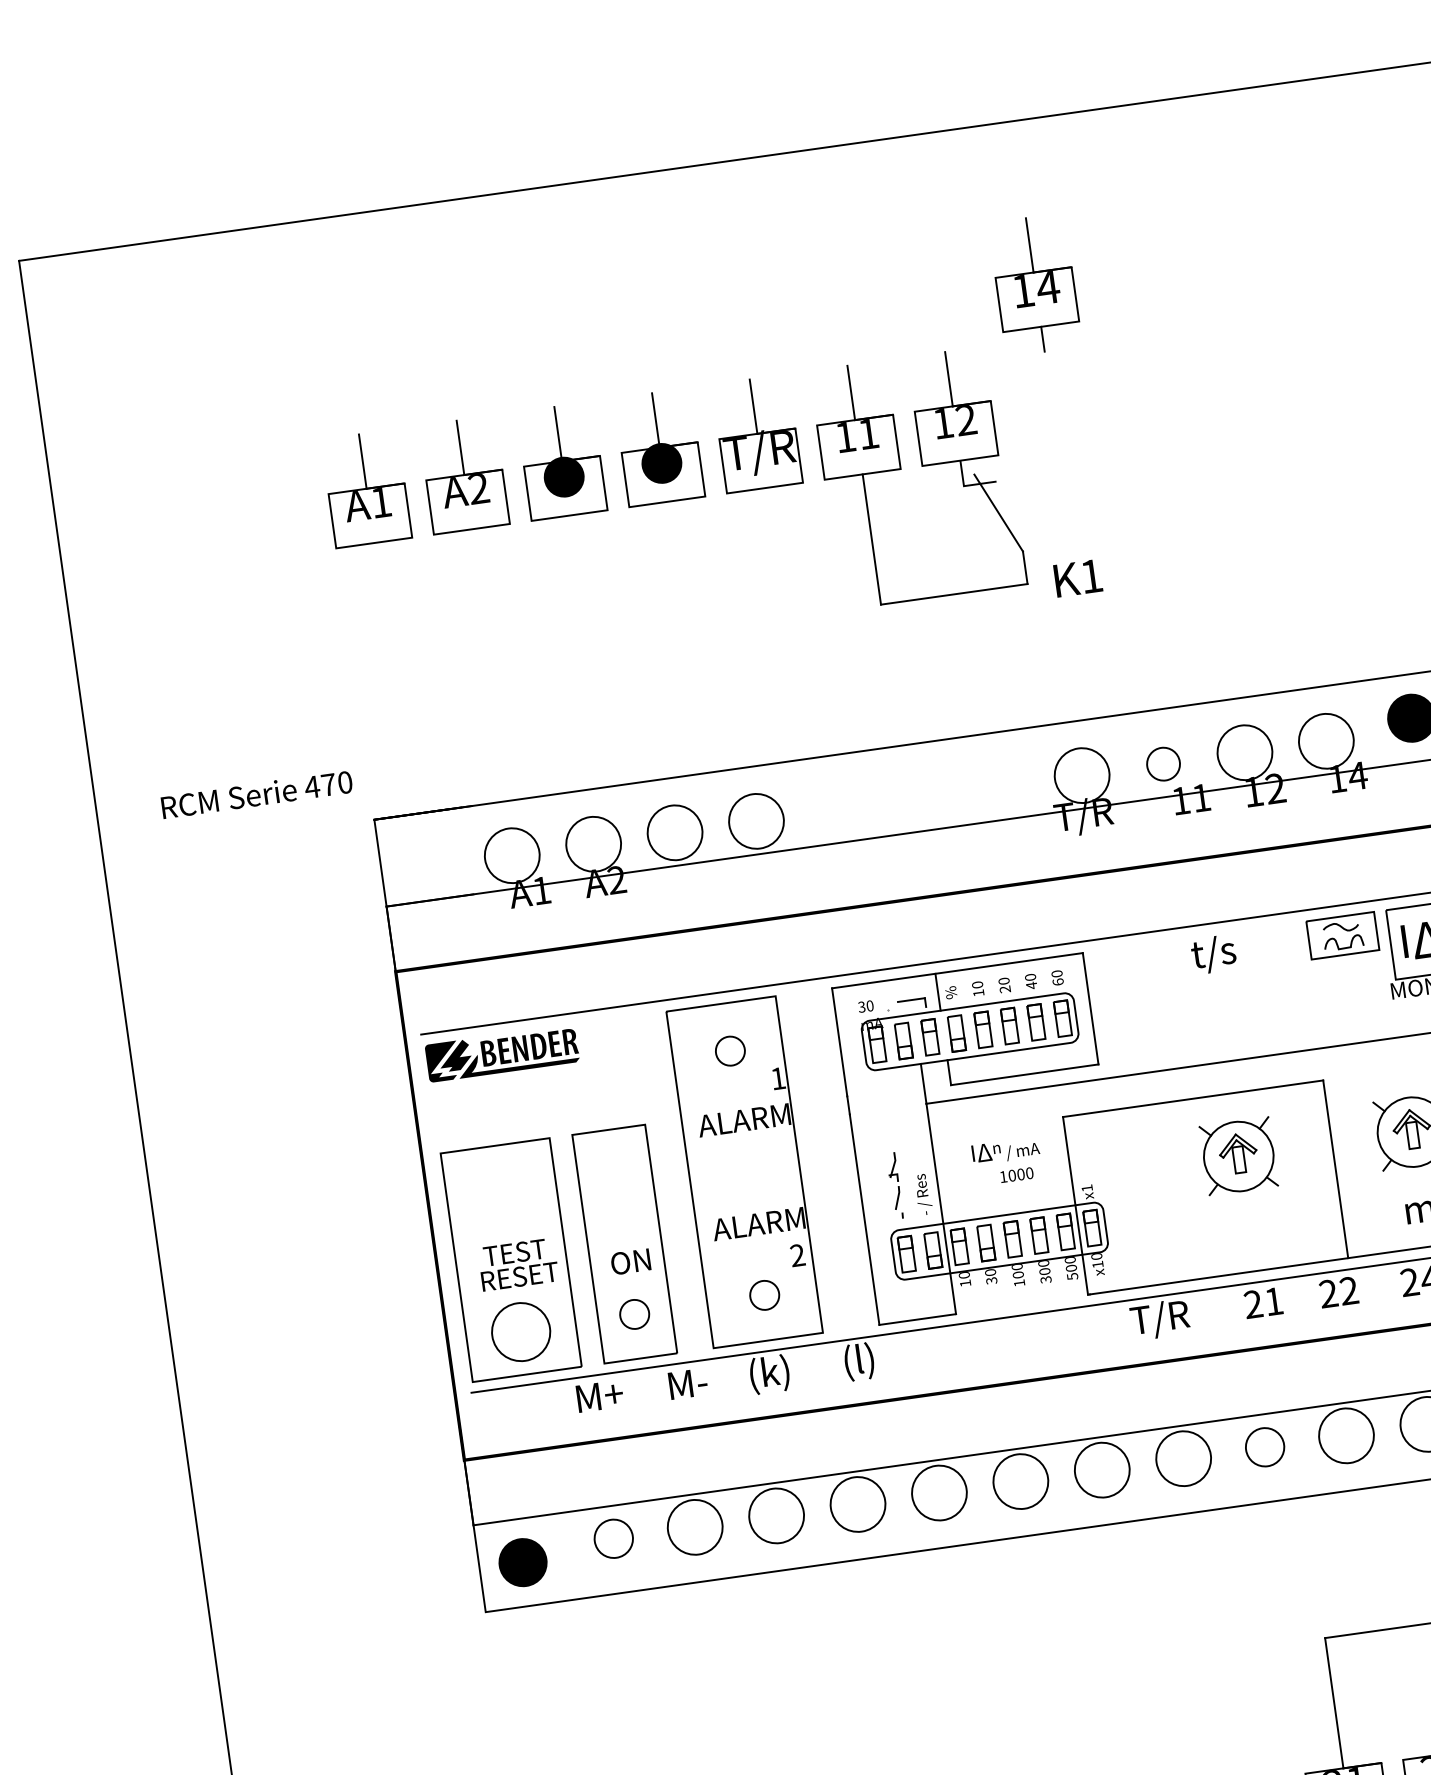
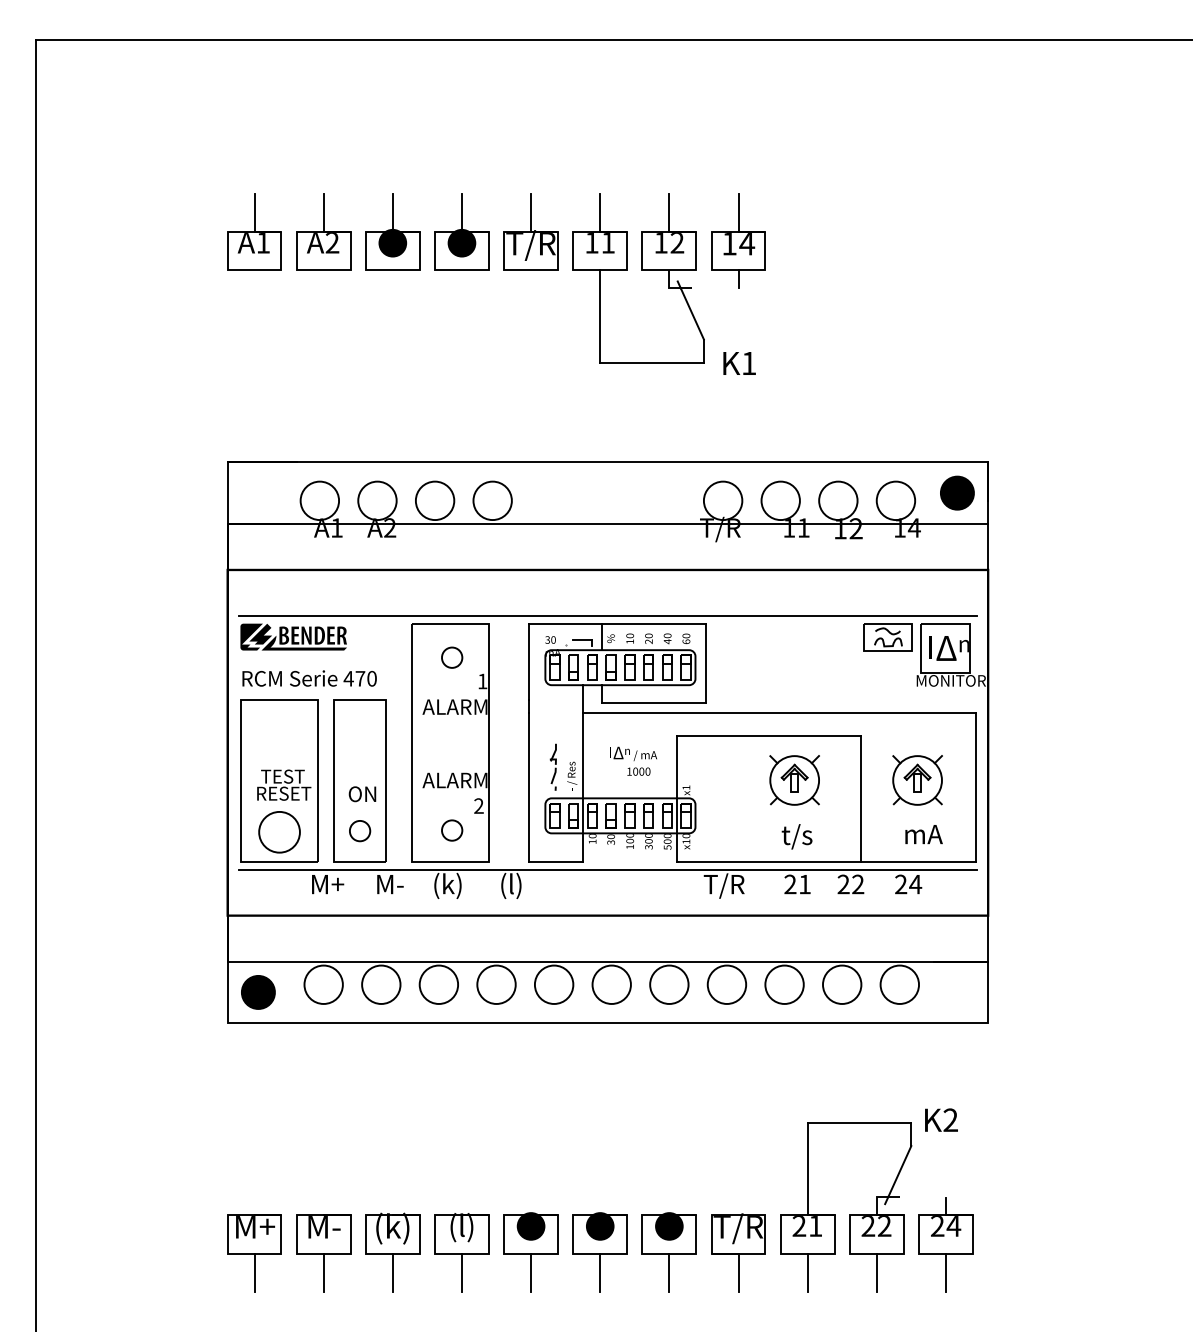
part: (1035, 284) -> (738, 240), moved
circle: (1163, 763) -> (780, 500), size x1.67
text: (256, 794) -> (309, 678), moved
text: (1212, 954) -> (796, 836), moved
circle: (1264, 1446) -> (784, 984), size x1.43
circle: (613, 1538) -> (323, 984), size x1.43

